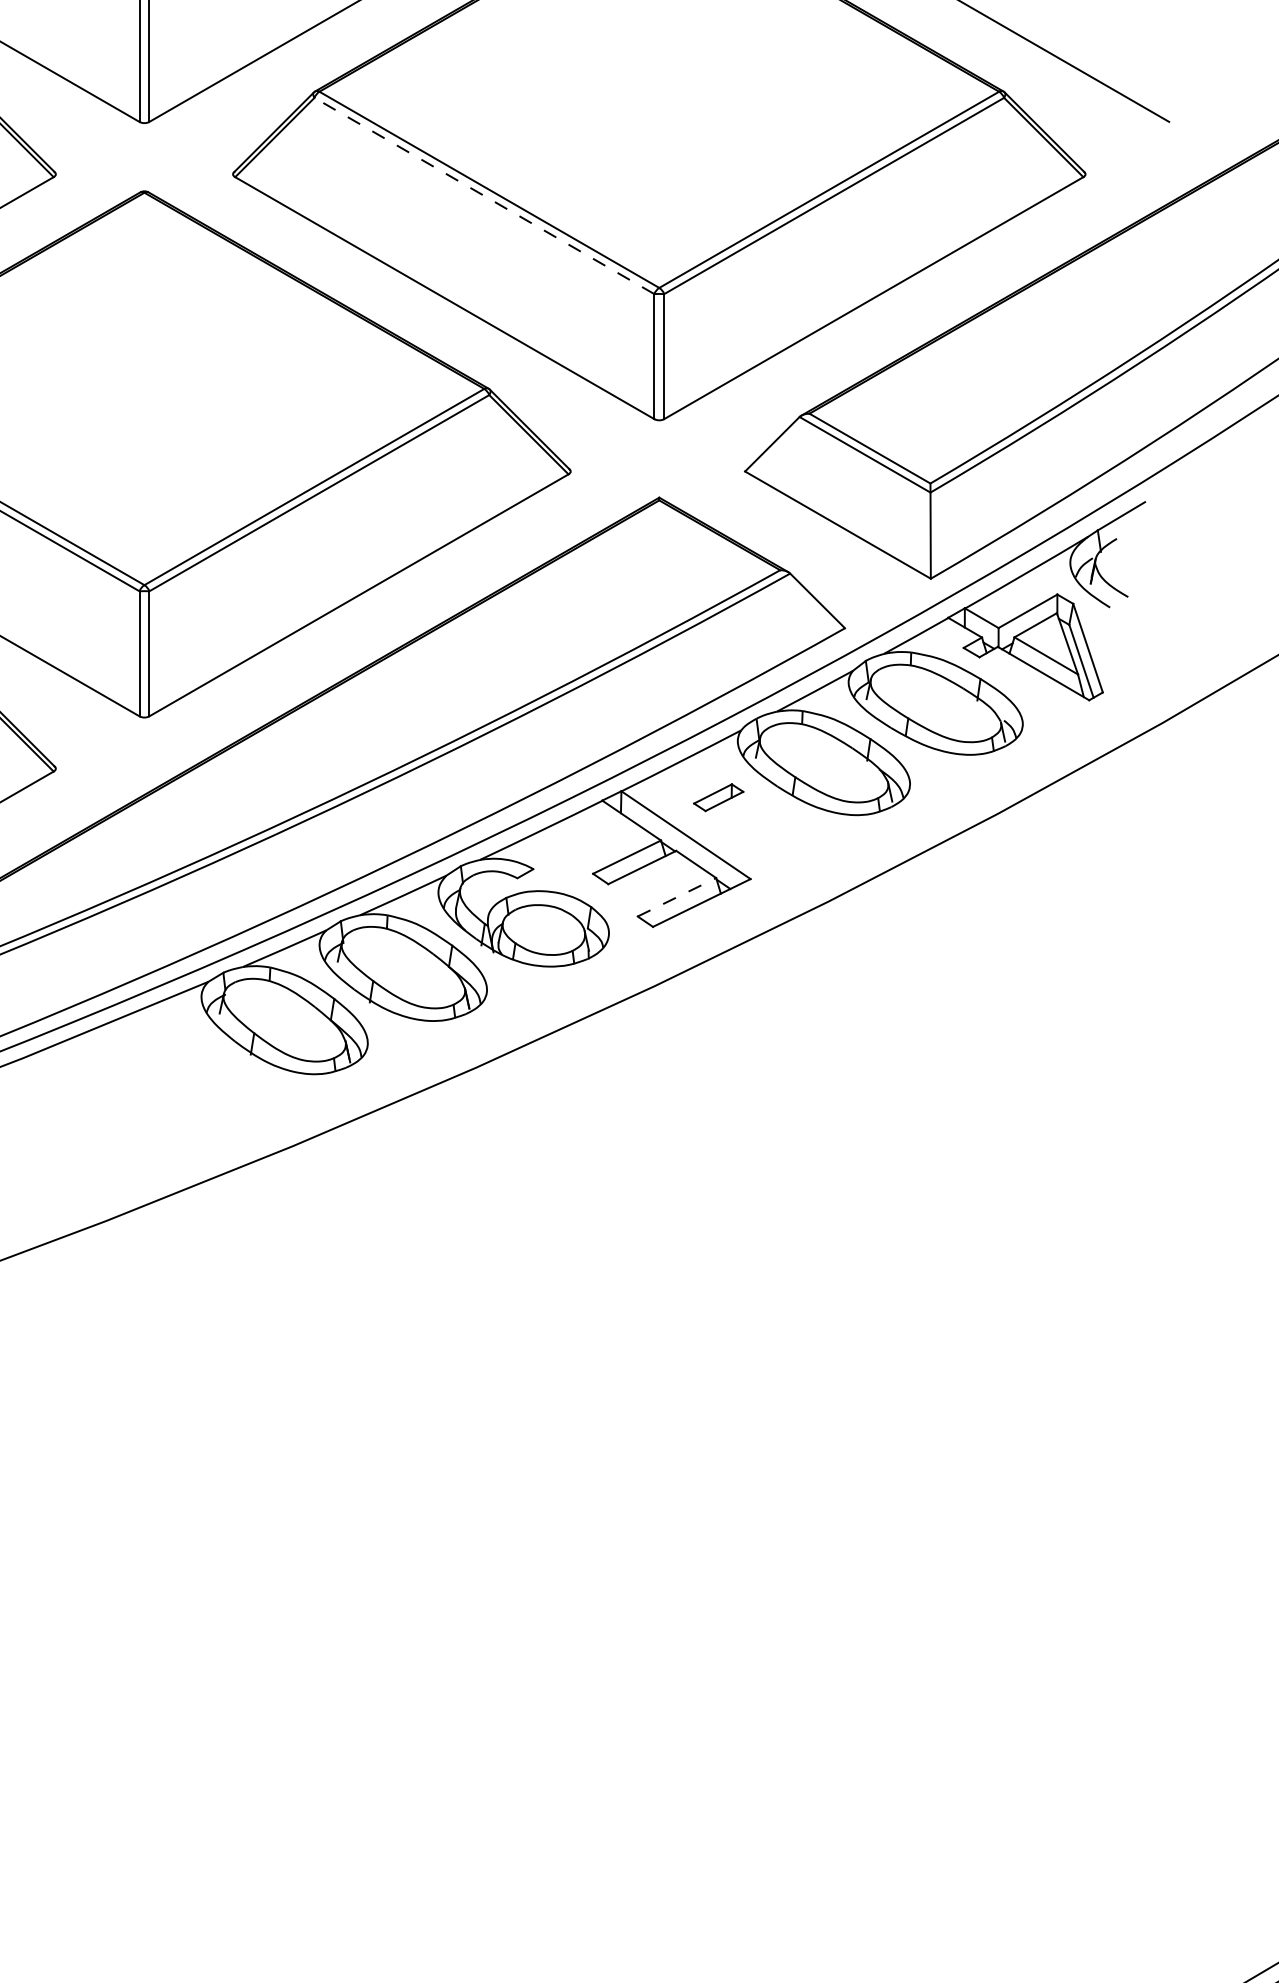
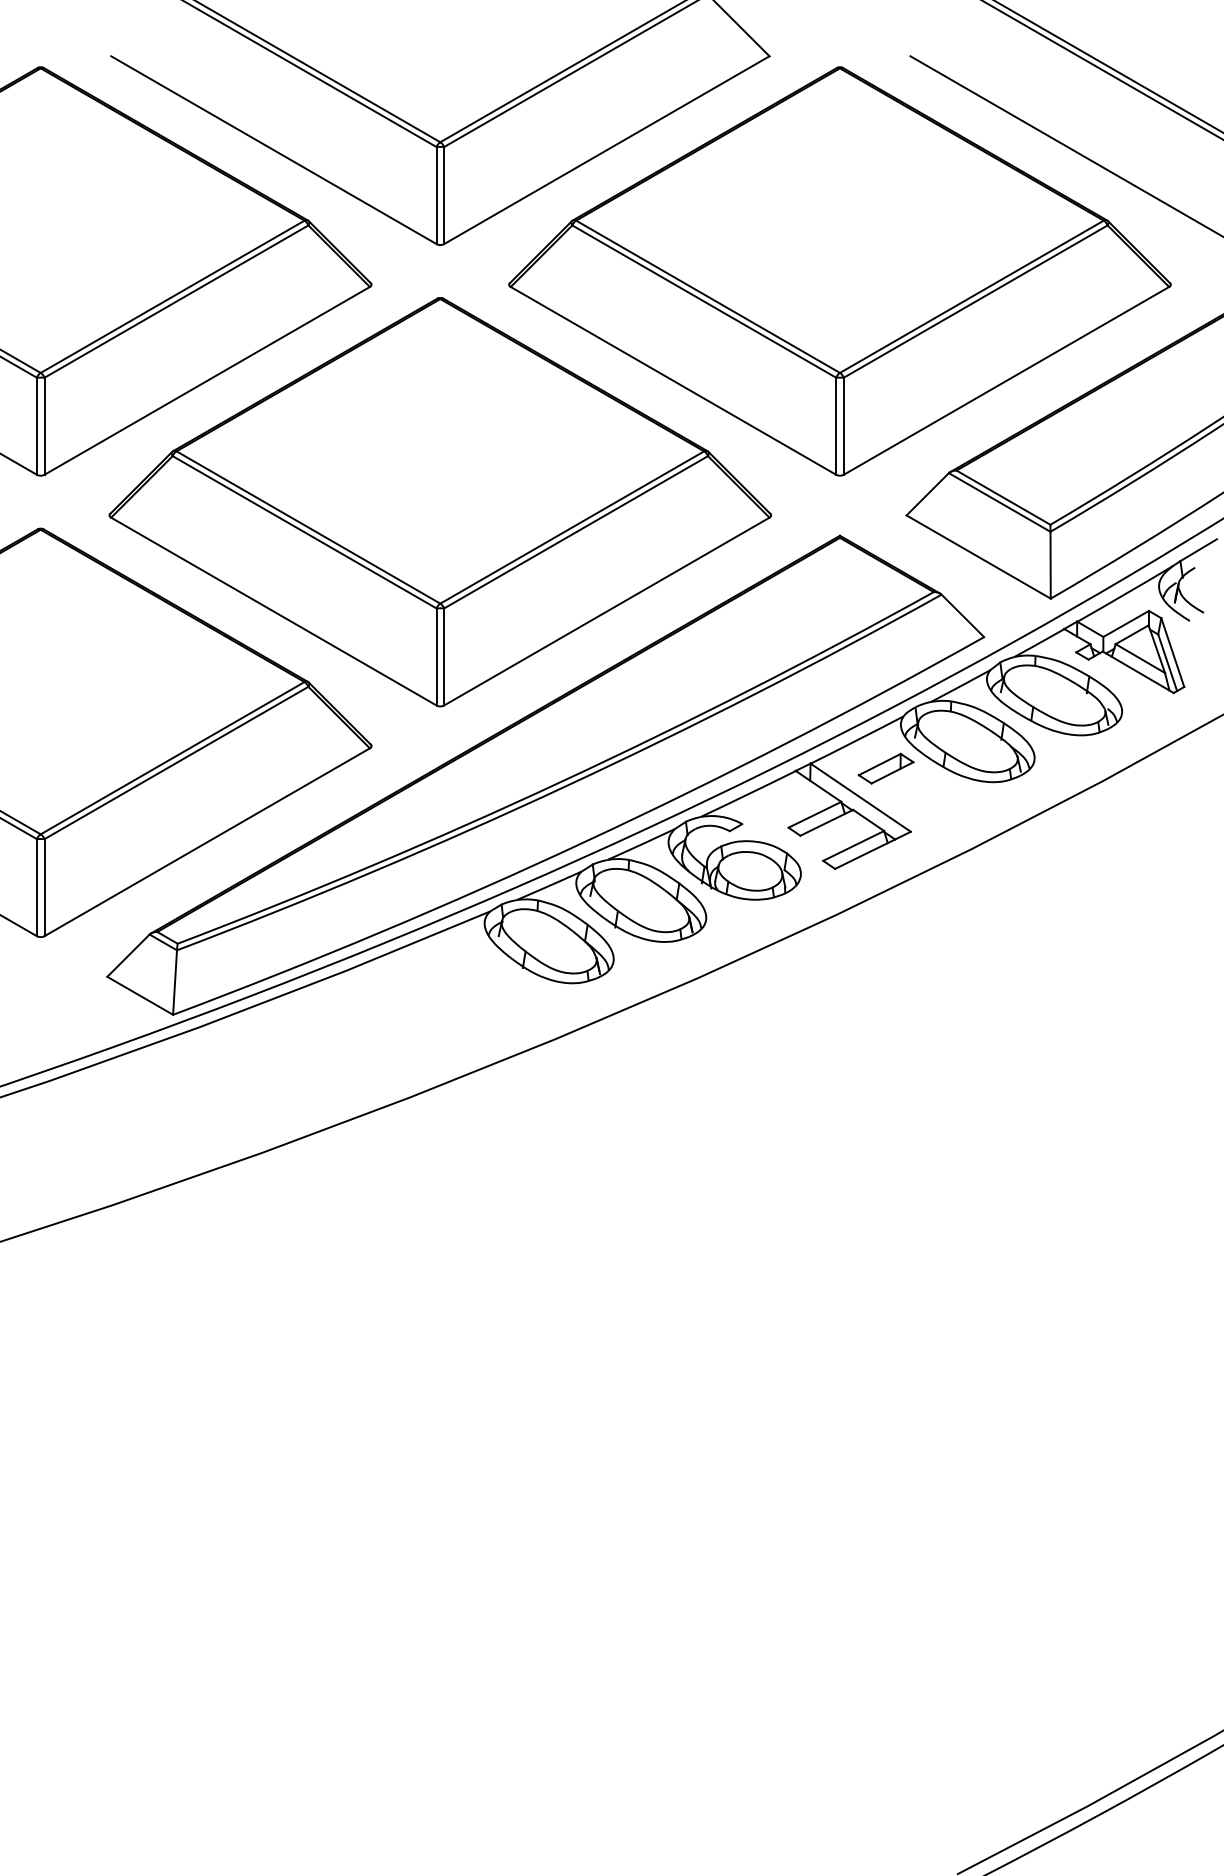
line: (483, 195) -> (703, 301), dashed -> solid
part: (717, 797) -> (885, 768), size x1.43
line: (676, 896) -> (853, 845), dashed -> solid

